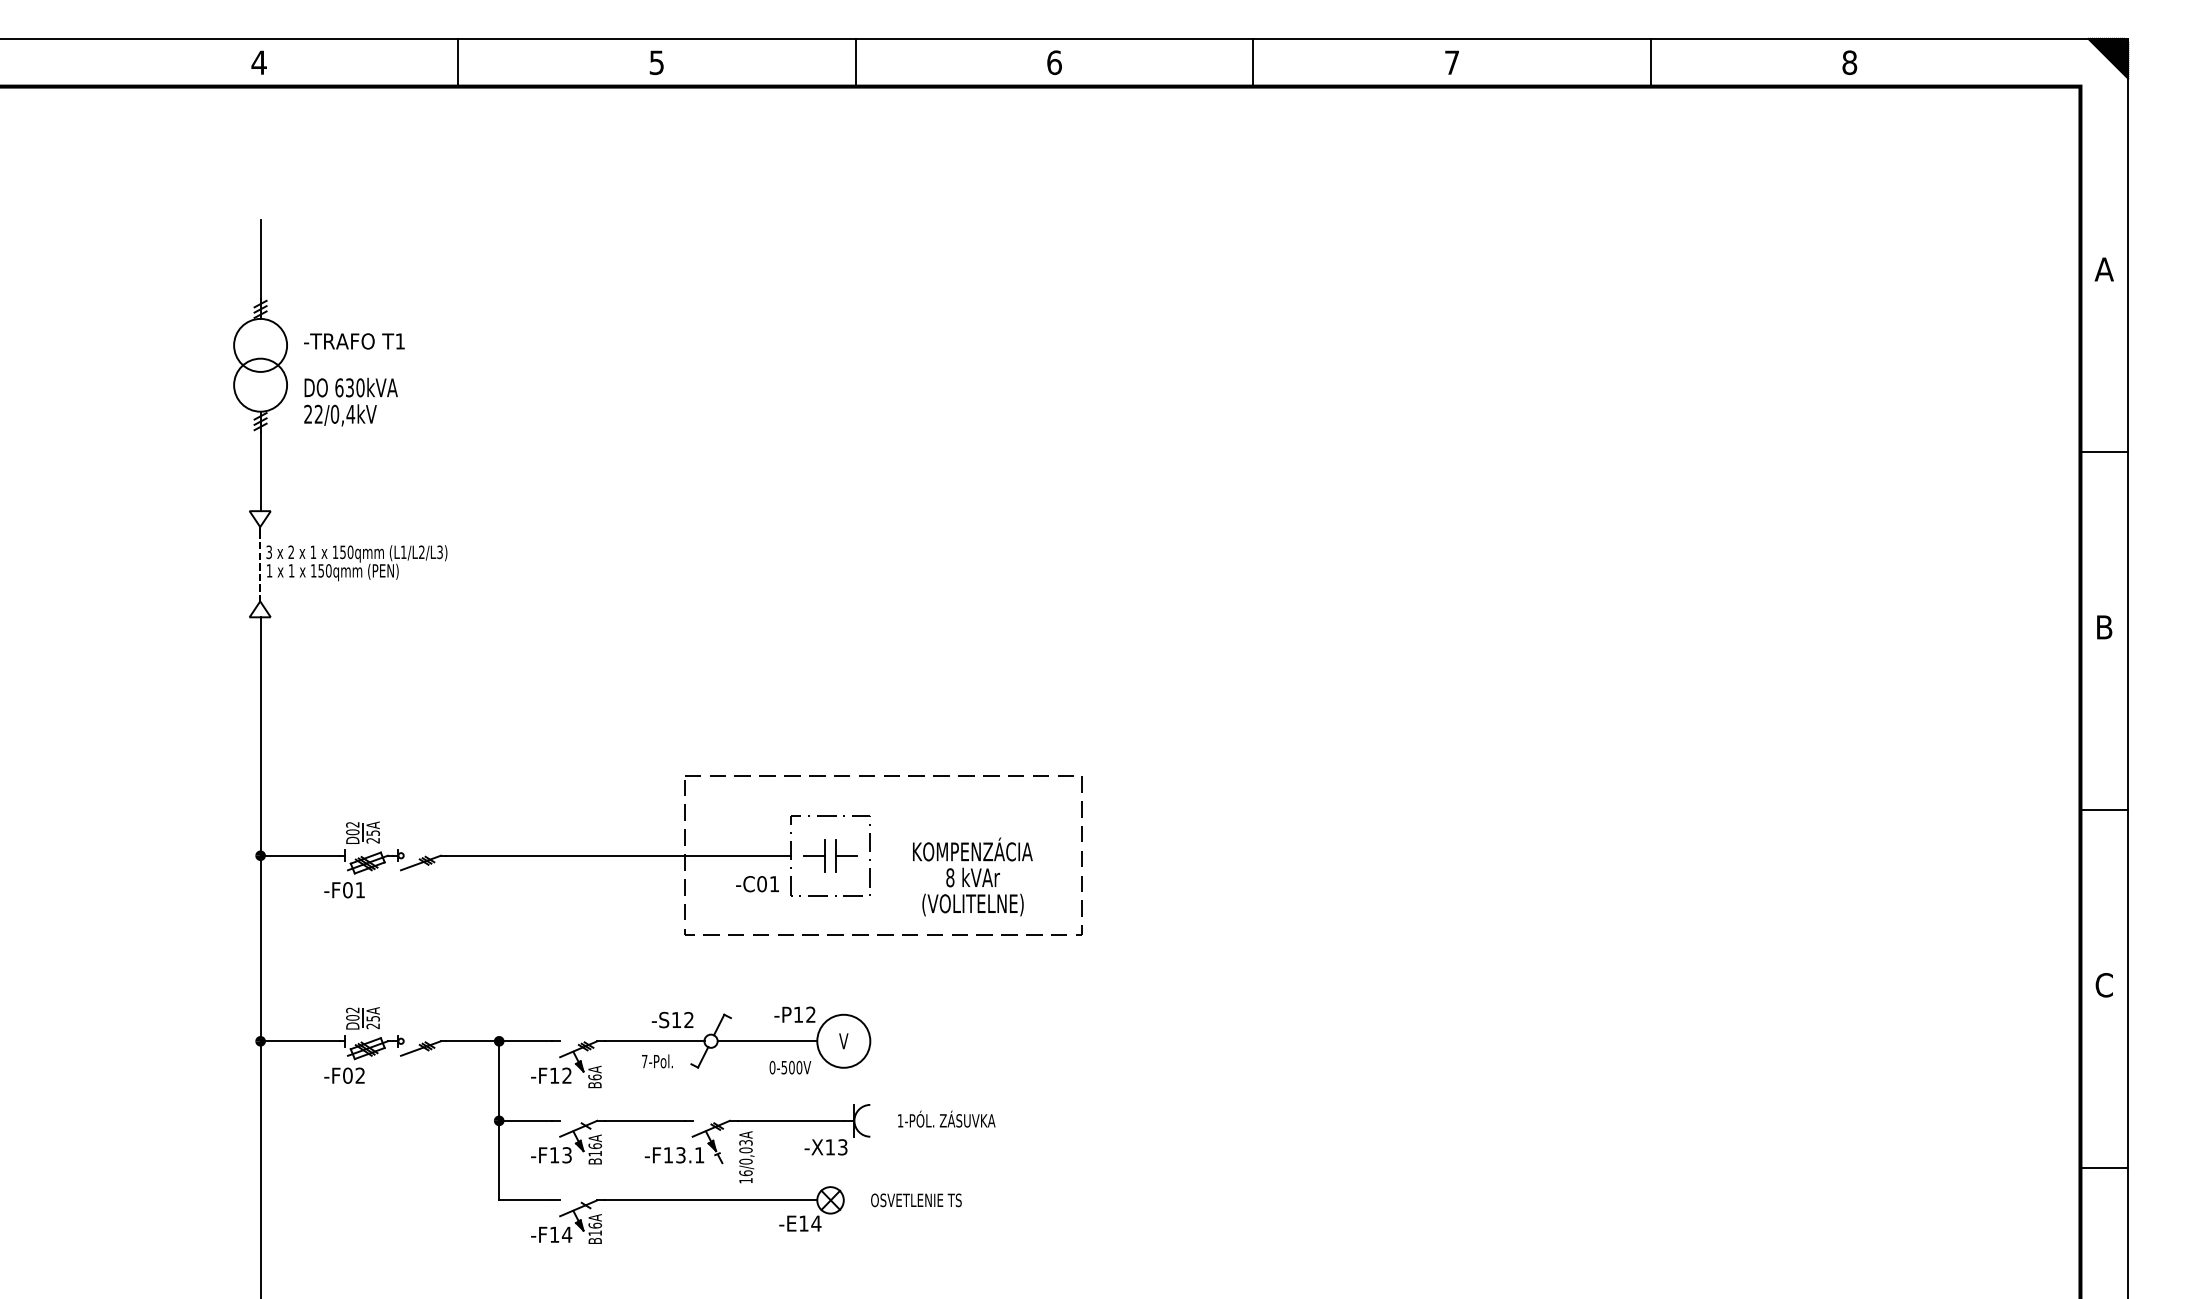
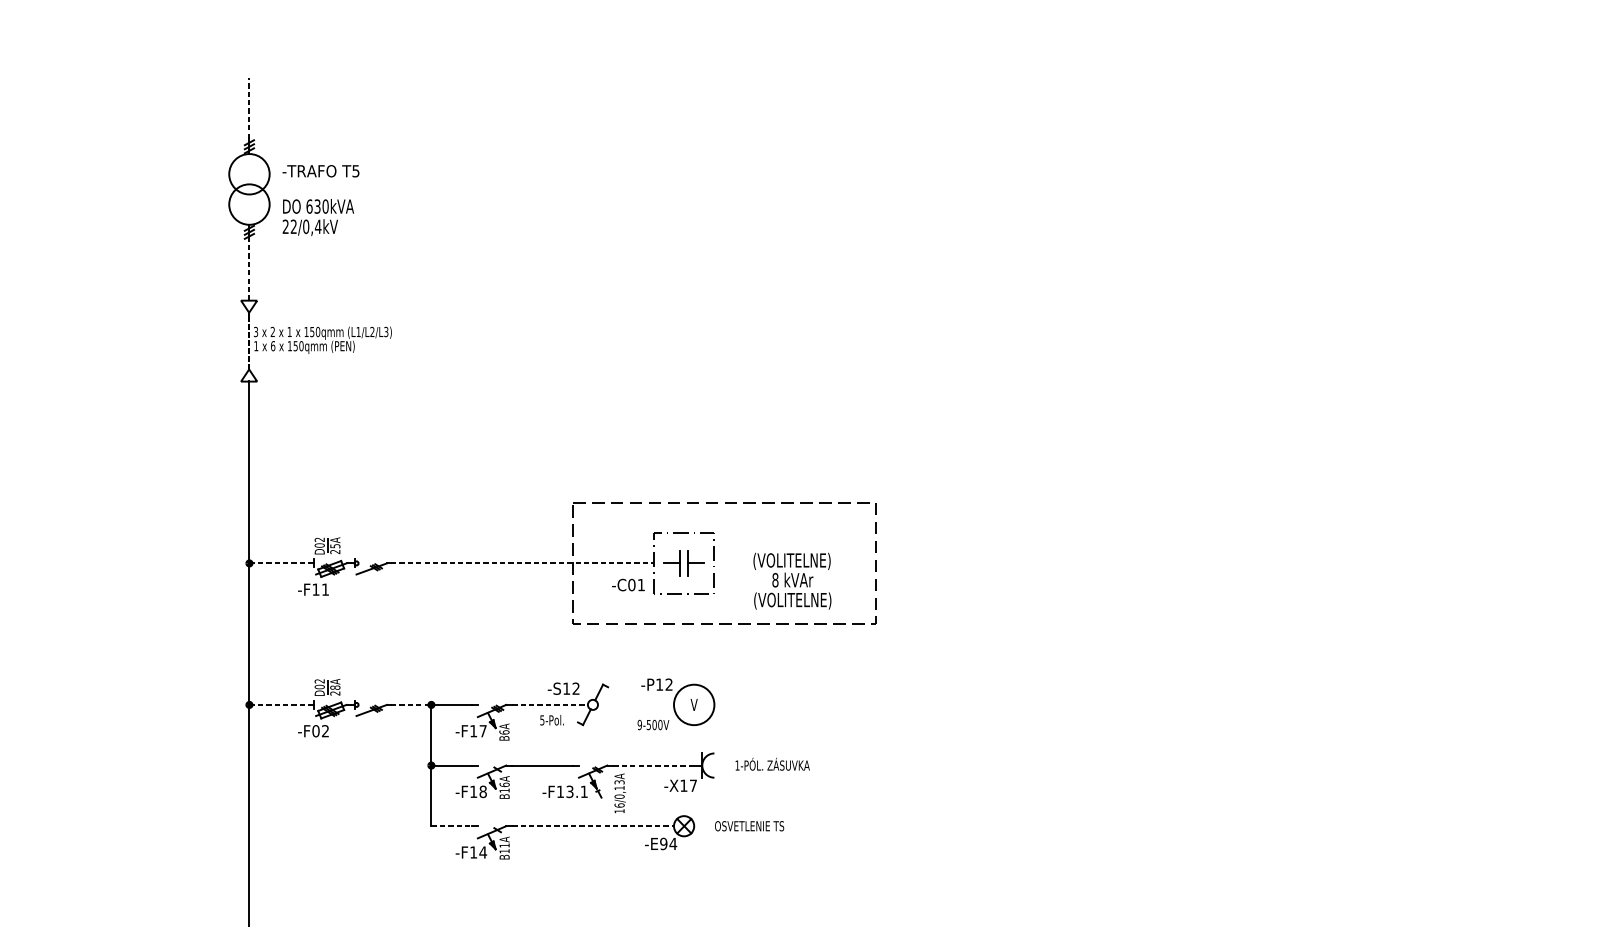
line: (260, 259) -> (249, 108), solid -> dashed
text: (399, 341) -> (355, 171), T1 -> T5
line: (260, 471) -> (249, 270), solid -> dashed
text: (291, 570) -> (273, 345), 1 -> 6
text: (972, 850) -> (792, 559), KOMPENZÁCIA -> (VOLITELNE)
line: (300, 855) -> (279, 563), solid -> dashed
line: (618, 855) -> (522, 563), solid -> dashed
text: (347, 890) -> (315, 589), -F01 -> -F11
text: (372, 1018) -> (334, 687), 25A -> 28A
line: (300, 1041) -> (279, 705), solid -> dashed
line: (472, 1041) -> (411, 705), solid -> dashed
line: (654, 1041) -> (549, 705), solid -> dashed
line: (767, 1041) -> (636, 705), removed
text: (644, 1061) -> (542, 720), 7-Pol. -> 5-Pol.
text: (772, 1067) -> (639, 724), 0-500V -> 9-500V
text: (566, 1075) -> (482, 731), -F12 -> -F17
line: (791, 1120) -> (654, 765), solid -> dashed
text: (842, 1147) -> (693, 785), -X13 -> -X17
text: (745, 1150) -> (619, 788), 16/0,03A -> 16/0,13A
text: (566, 1155) -> (482, 792), -F13 -> -F18
line: (525, 1200) -> (451, 826), solid -> dashed
line: (711, 1200) -> (593, 826), solid -> dashed
text: (803, 1223) -> (663, 843), -E14 -> -E94
text: (595, 1225) -> (504, 845), B16A -> B11A

